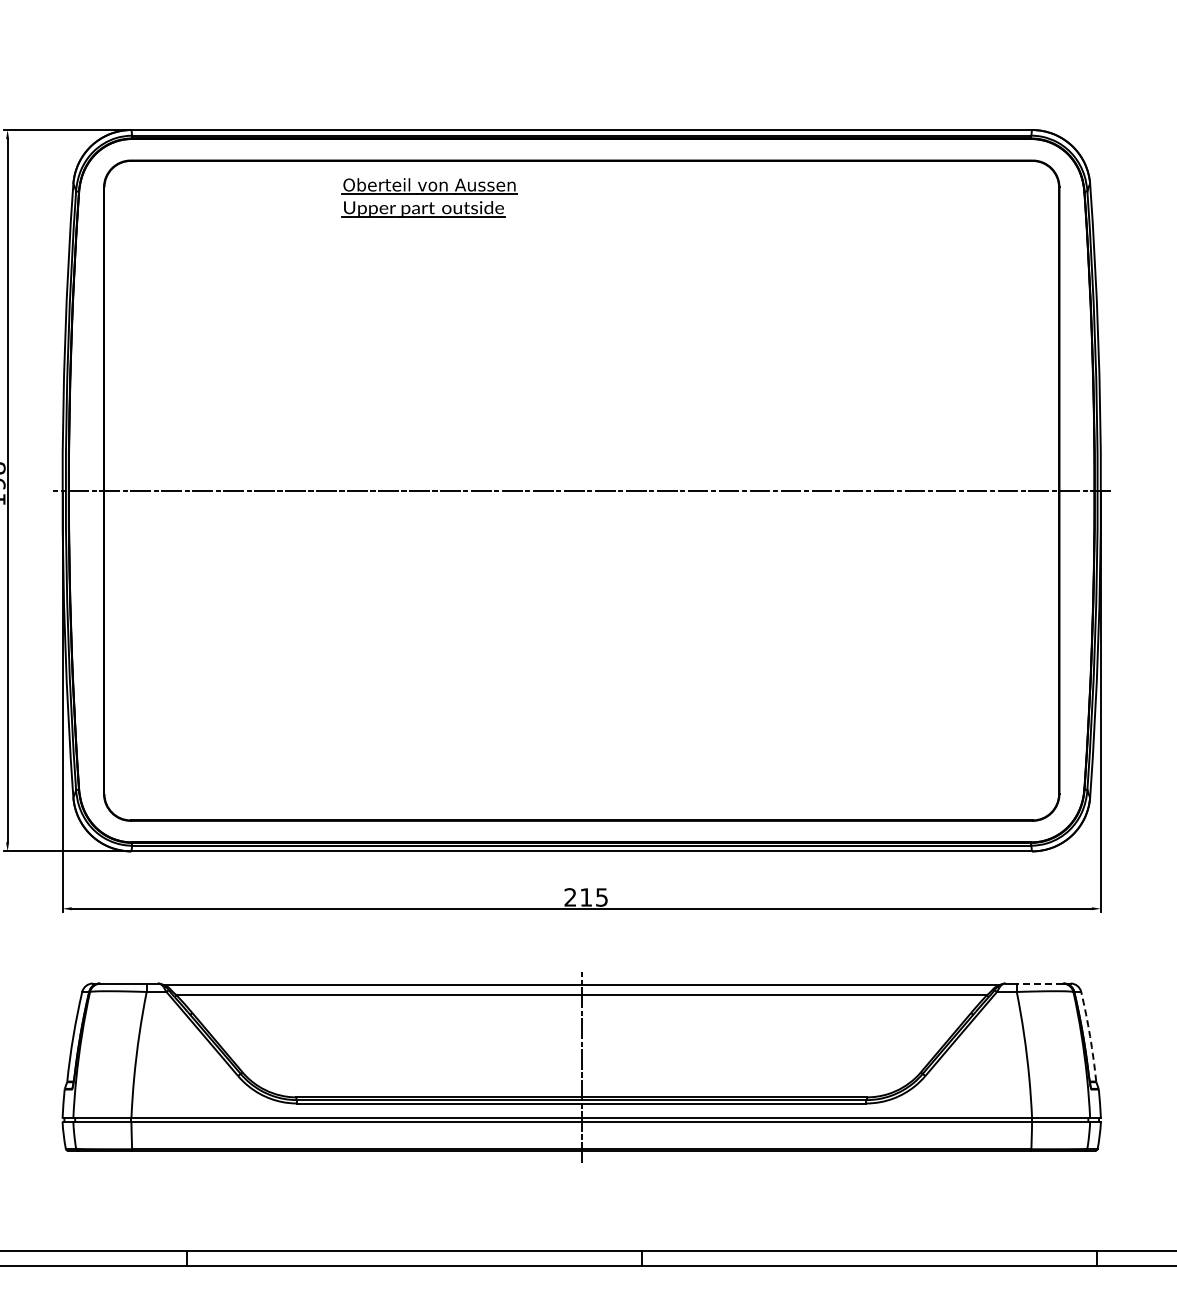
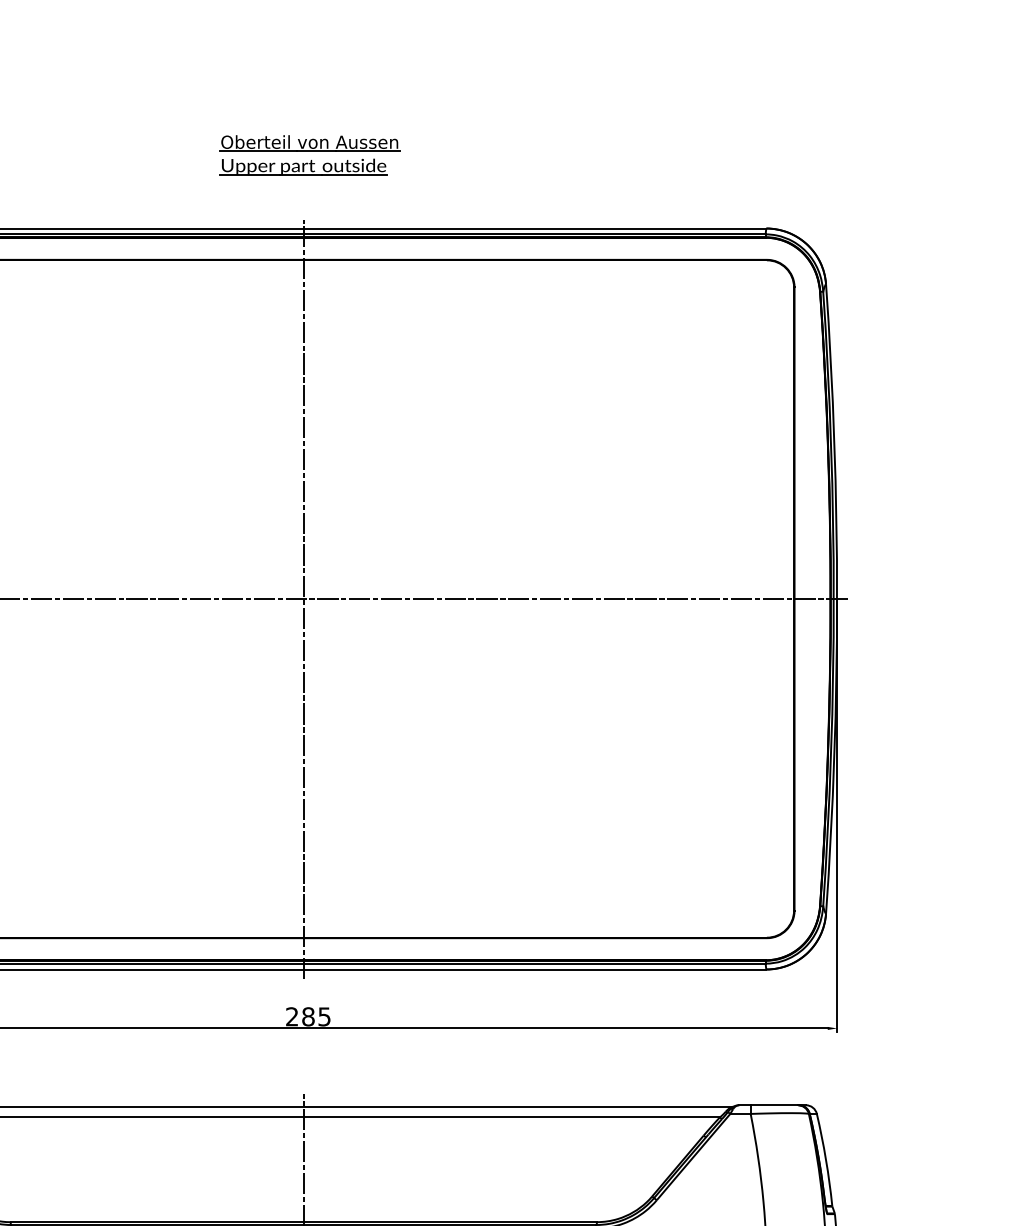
part: (429, 197) -> (309, 155), moved
line: (581, 491) -> (303, 599), added
text: (586, 897) -> (308, 1016), 215 -> 285
line: (1039, 983) -> (774, 1105), dashed -> solid
arc: (1090, 1036) -> (826, 1159), dashed -> solid

